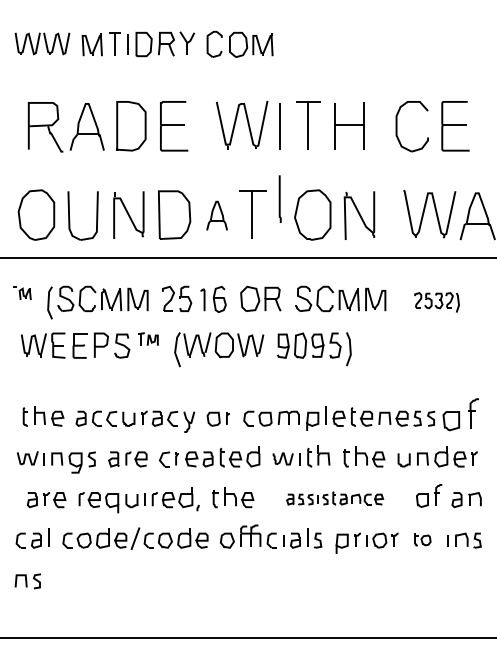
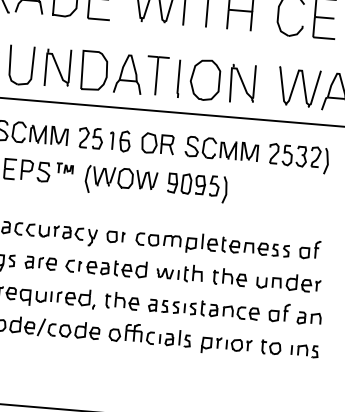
line: (279, 198) -> (178, 78), moved
part: (216, 215) -> (128, 74), size x1.67
part: (436, 302) -> (298, 158), size x1.67
part: (460, 414) -> (310, 249), size x0.71
part: (334, 498) -> (203, 308), size x1.43
part: (422, 539) -> (271, 347), size x1.43

